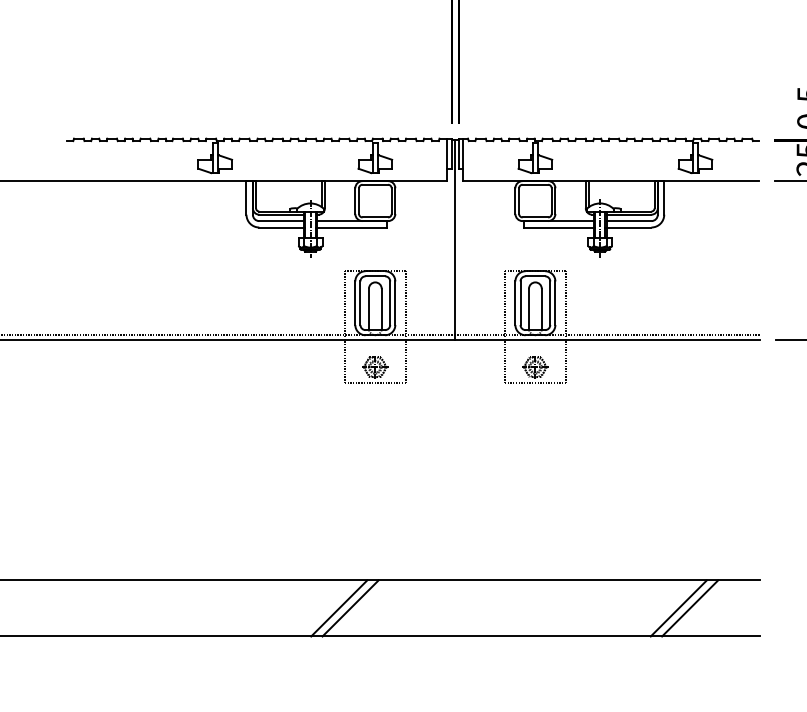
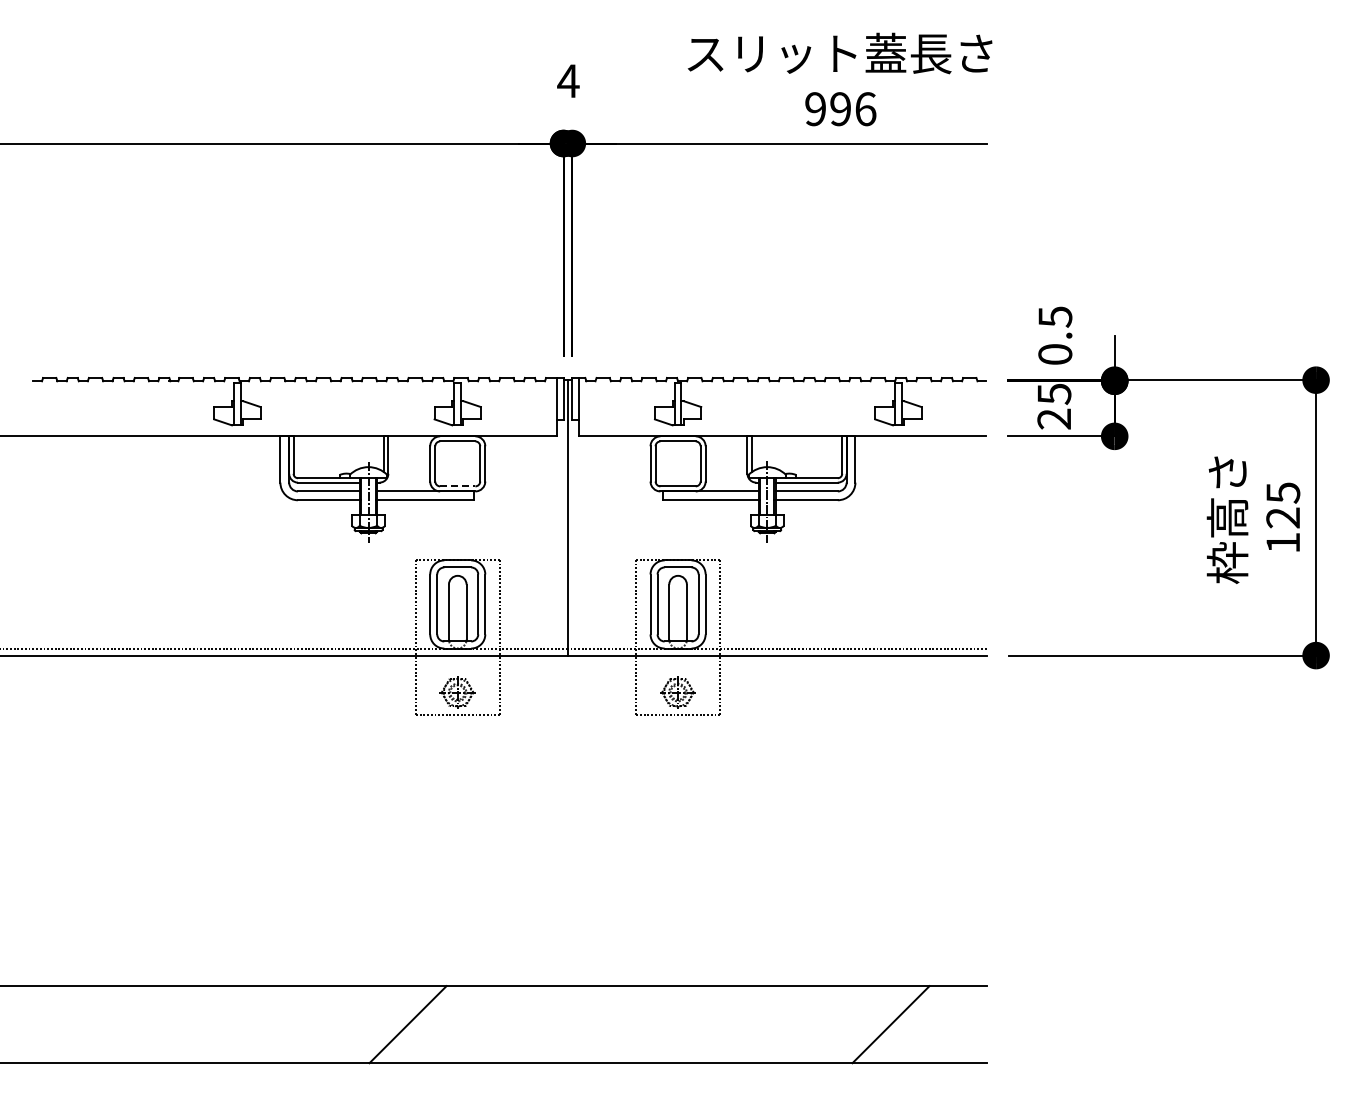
line: (375, 217) -> (457, 486), solid -> dashed
line: (350, 608) -> (423, 1024), removed
line: (678, 608) -> (875, 1024), removed

